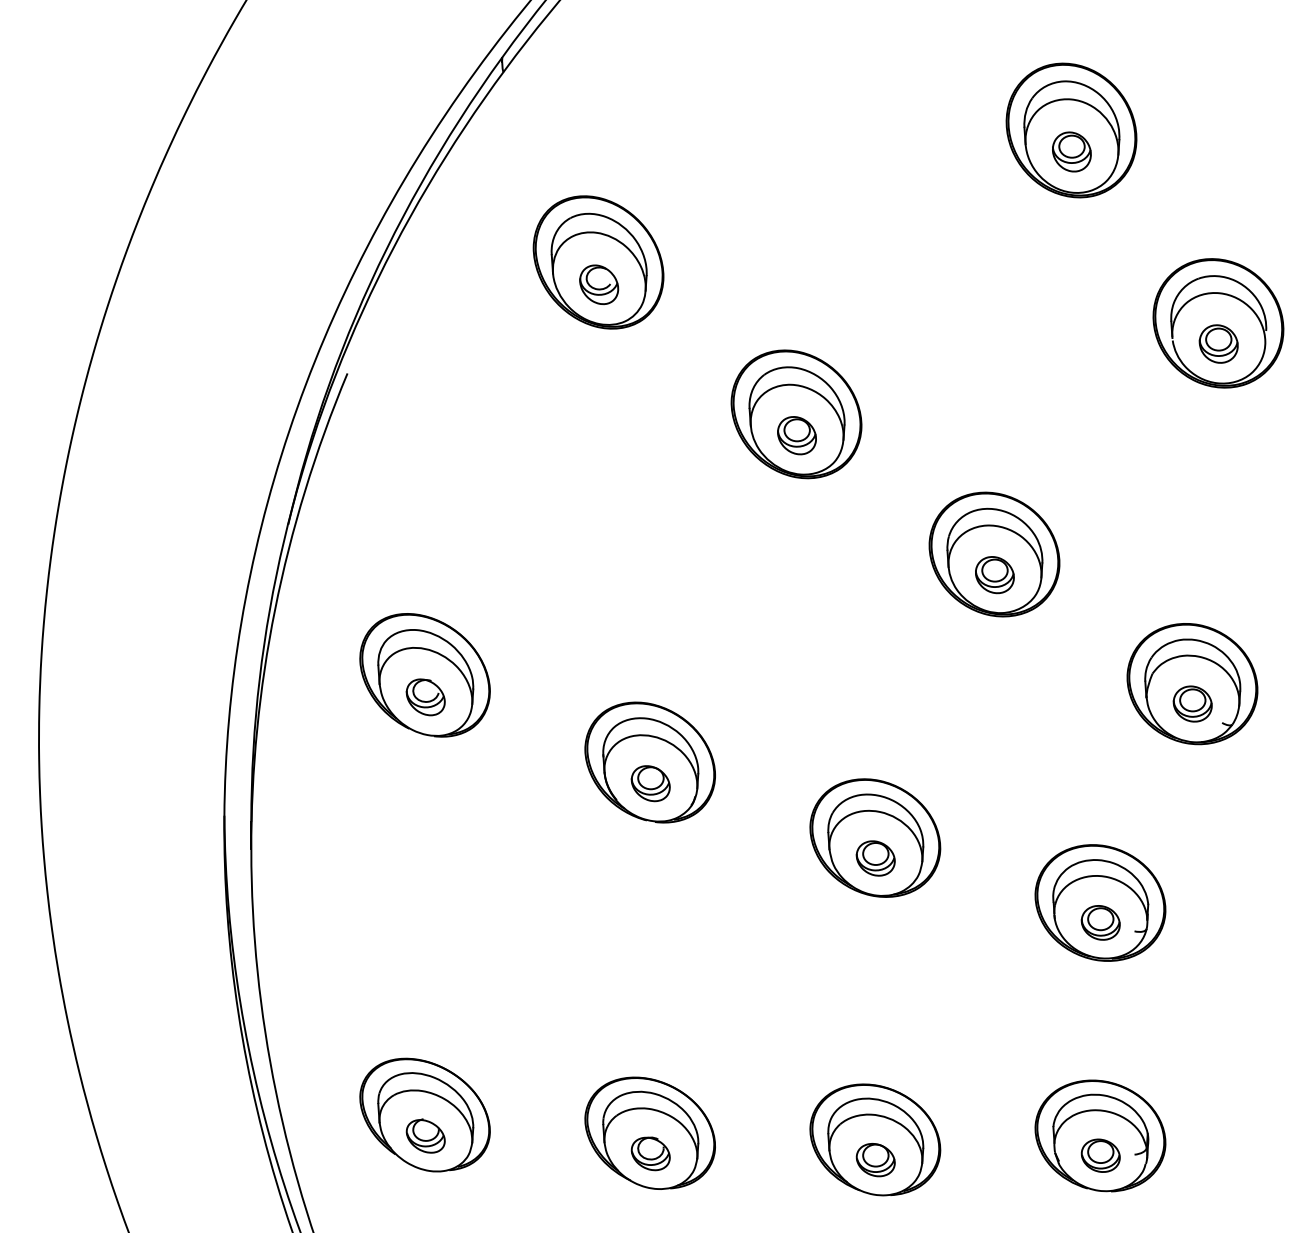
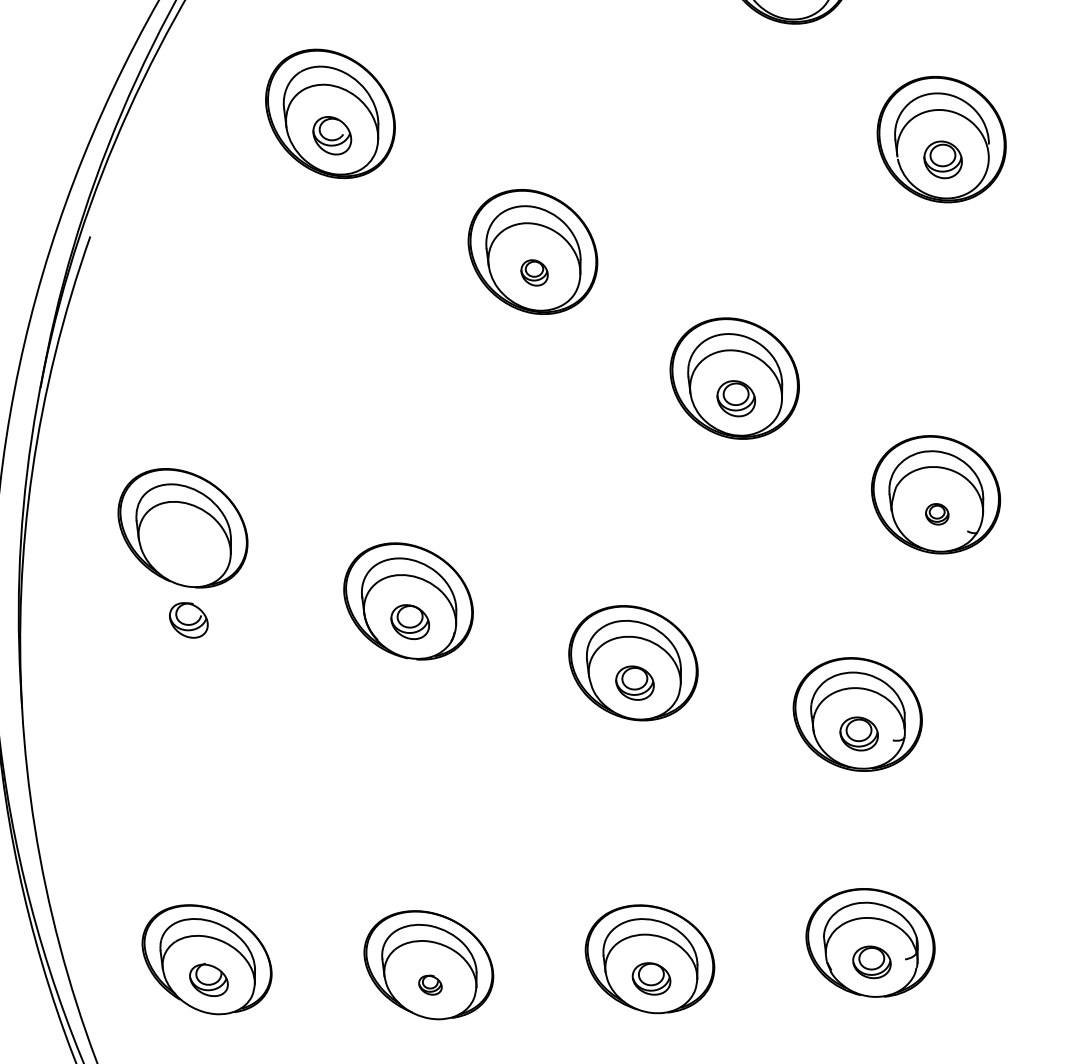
part: (796, 435) -> (534, 272), size x0.7
part: (425, 697) -> (188, 620), moved
part: (1192, 703) -> (937, 513), size x0.6
part: (650, 1153) -> (430, 984), size x0.6

